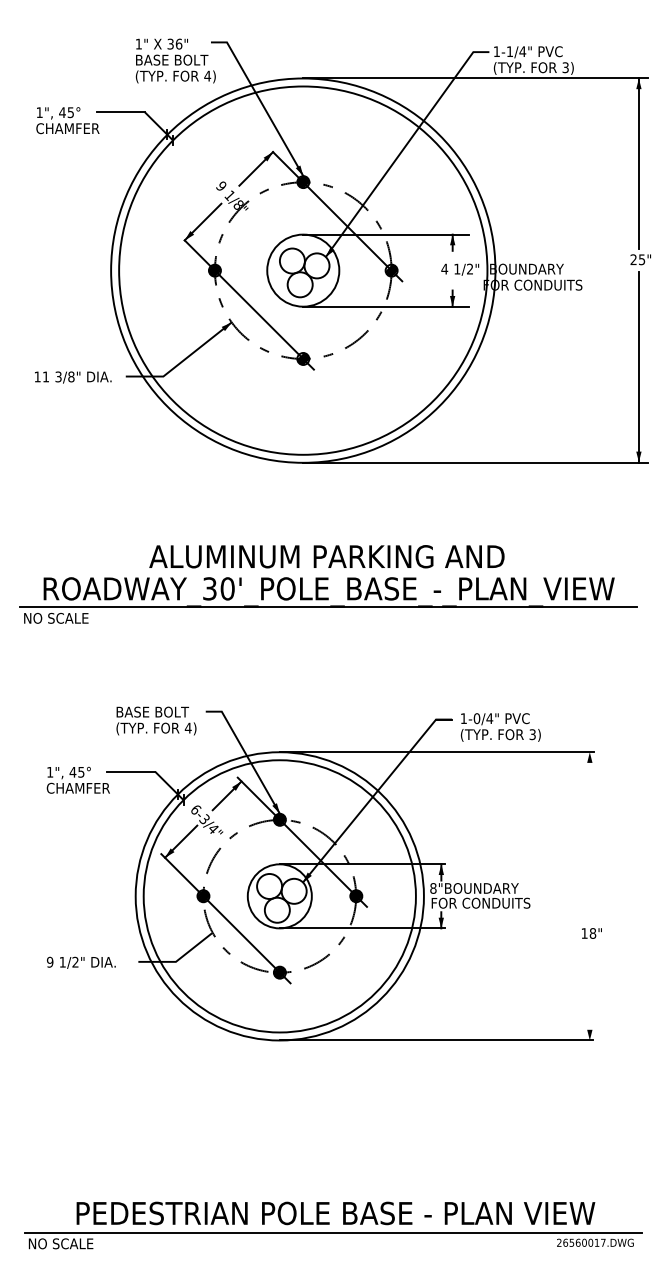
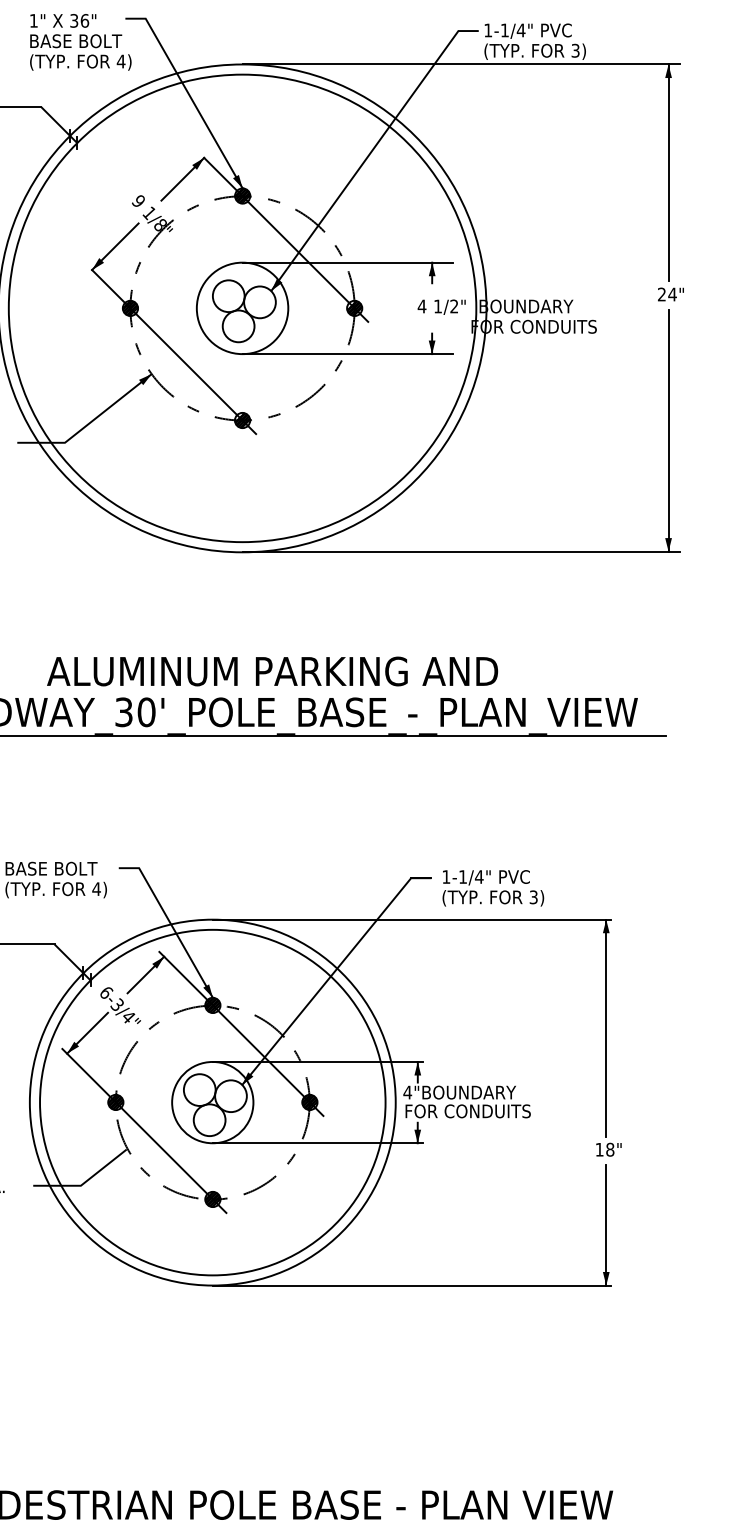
text: (641, 259) -> (671, 294), 25" -> 24"
text: (476, 718) -> (462, 876), 1-0/4" -> 1-1/4"
line: (589, 837) -> (605, 1027), added
text: (433, 888) -> (407, 1092), 8"BOUNDARY -> 4"BOUNDARY
line: (589, 992) -> (605, 1224), added

